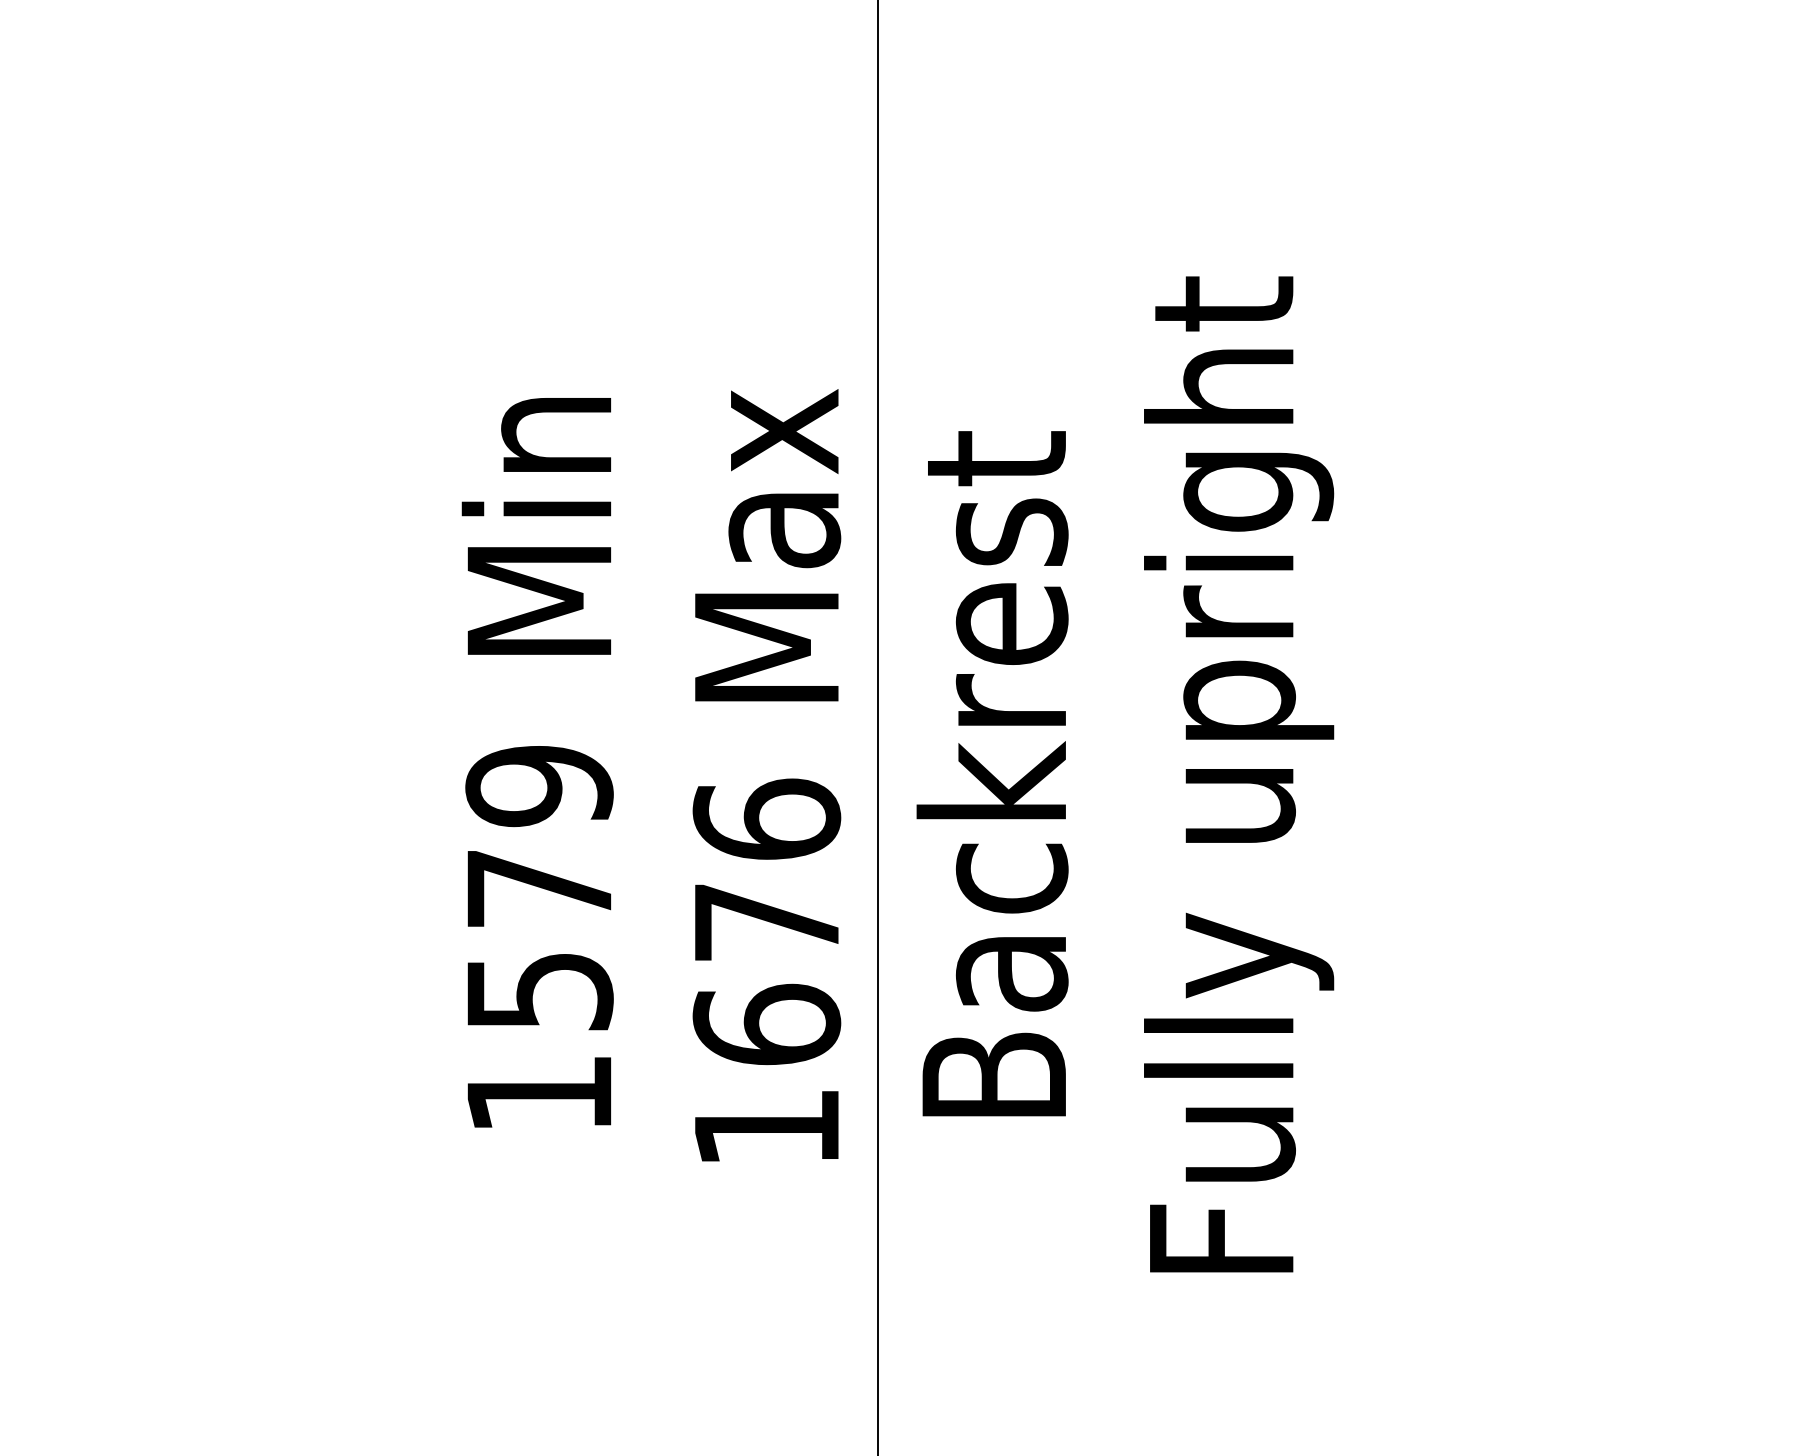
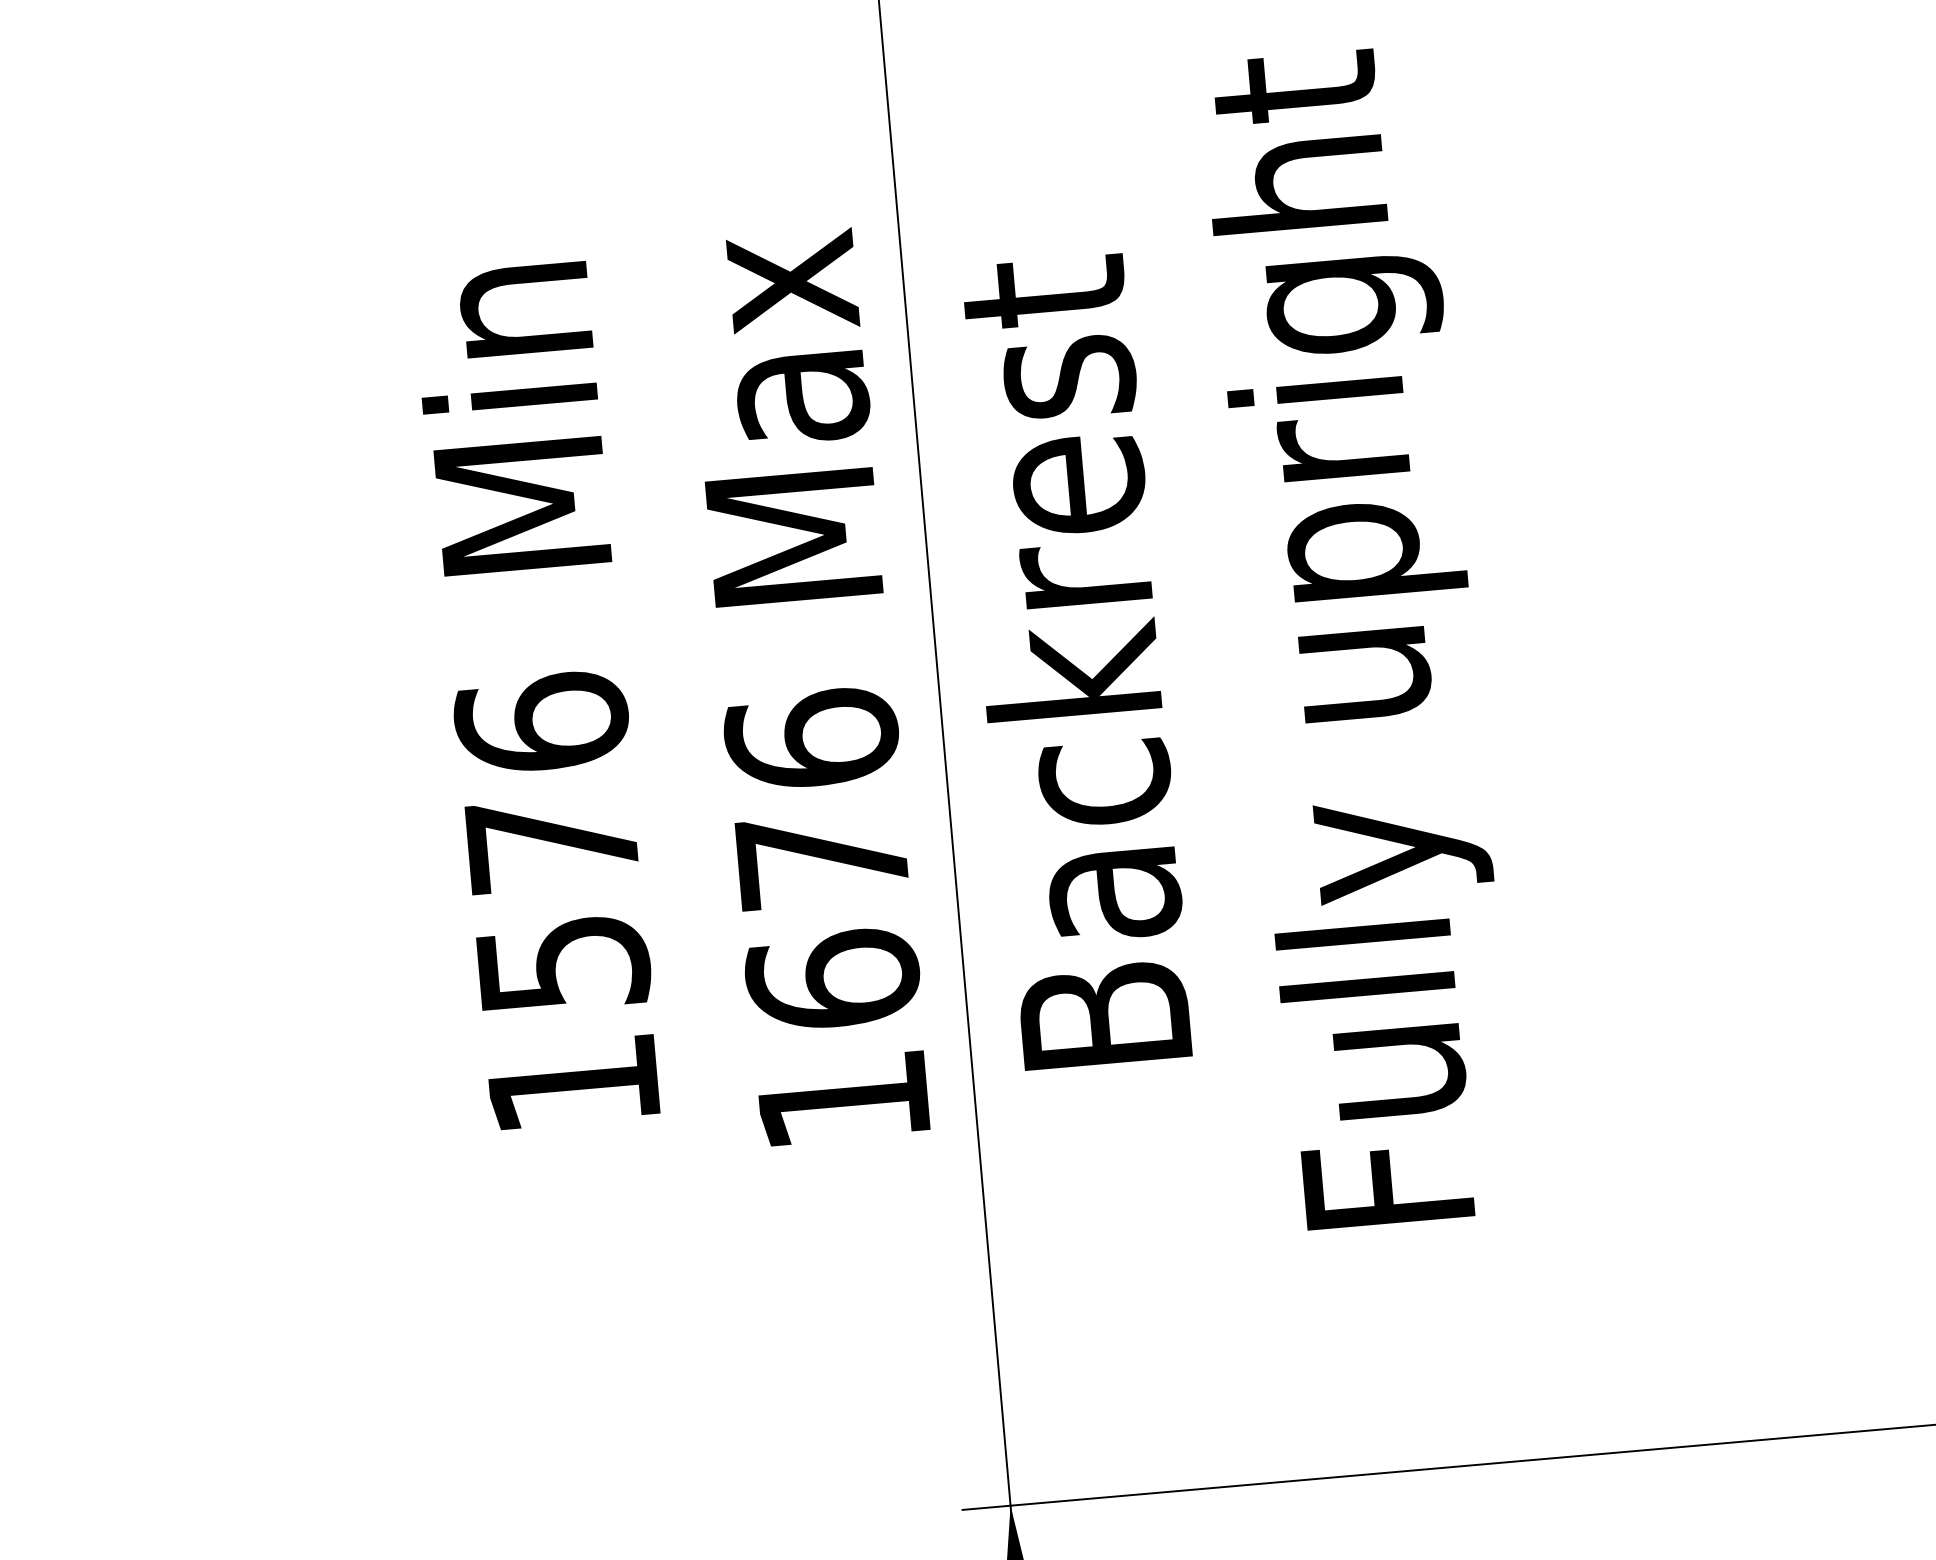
text: (539, 785) -> (541, 722), 1579 -> 1576

